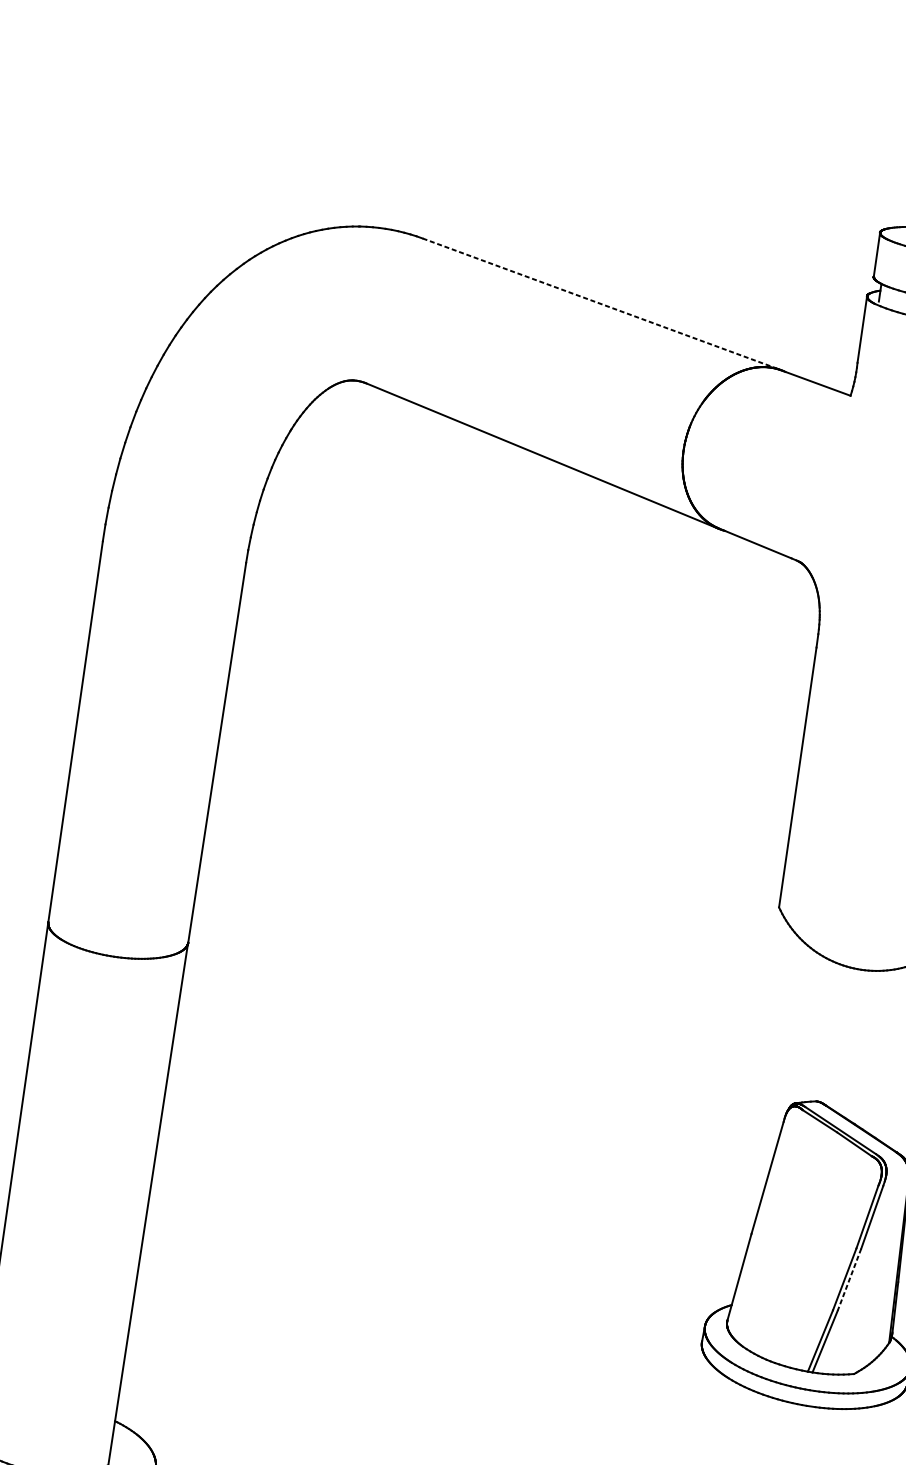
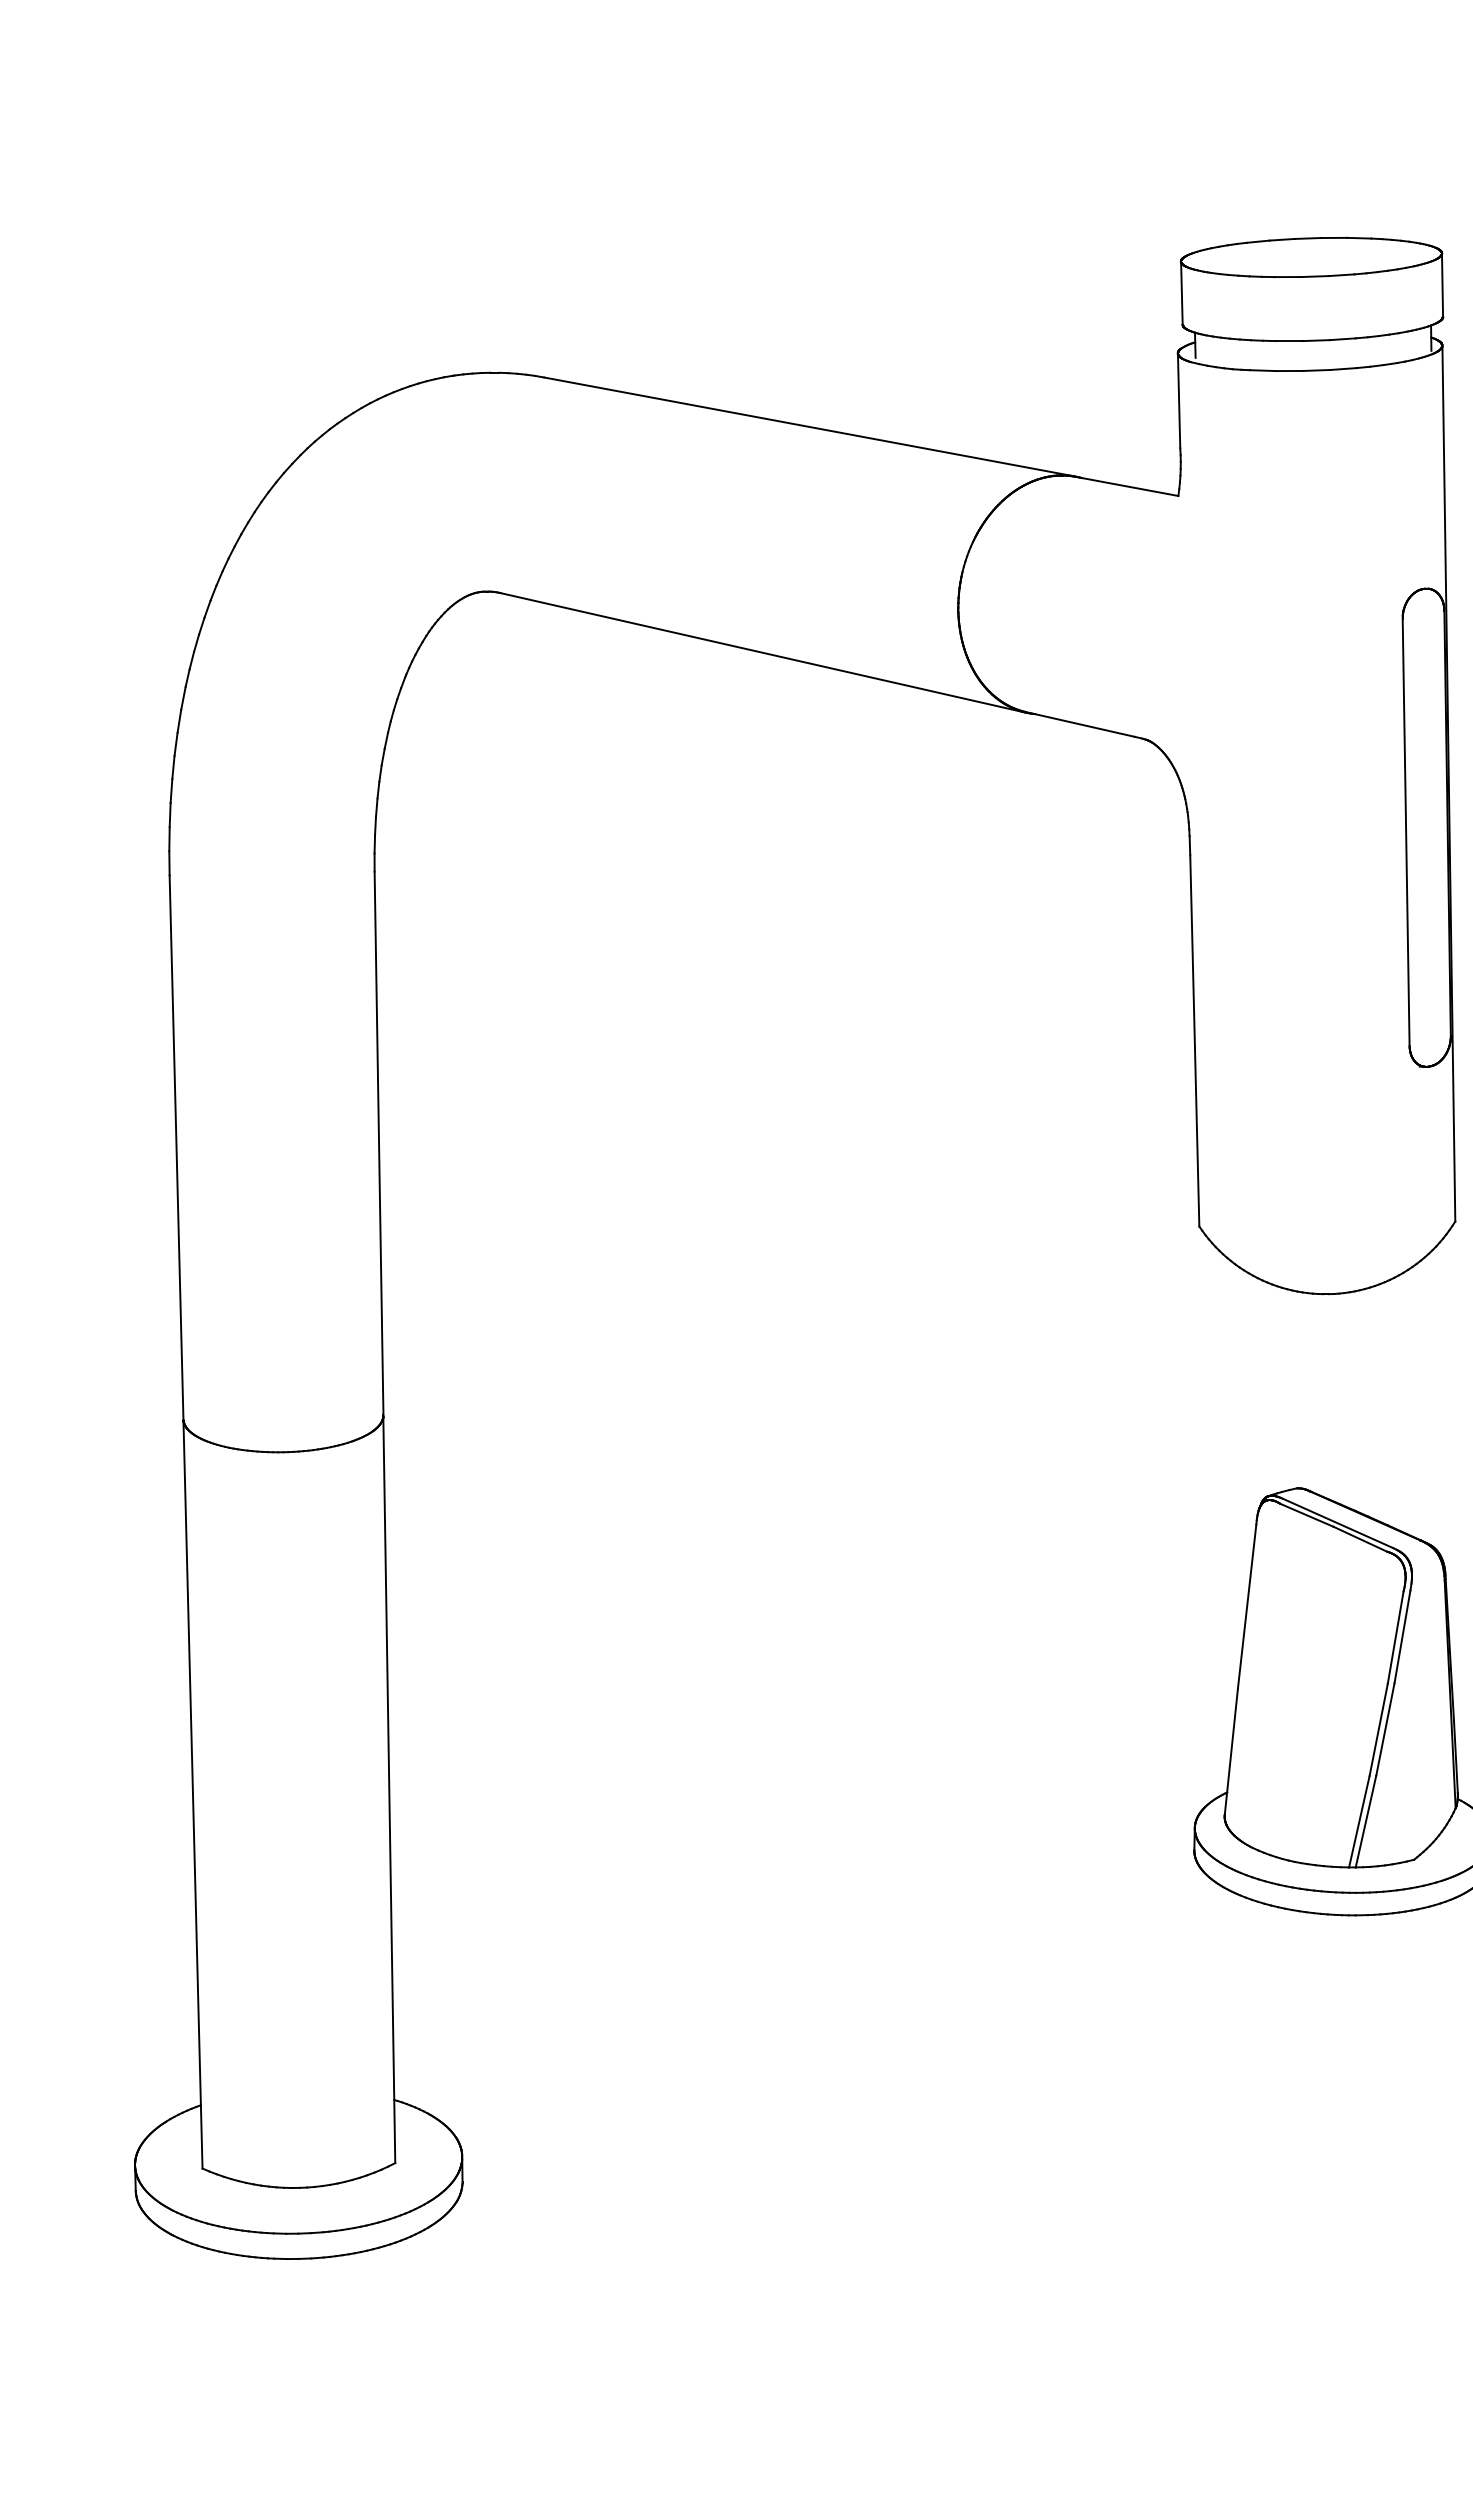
line: (601, 303) -> (809, 426), dashed -> solid
line: (849, 1279) -> (1385, 1729), dashed -> solid

